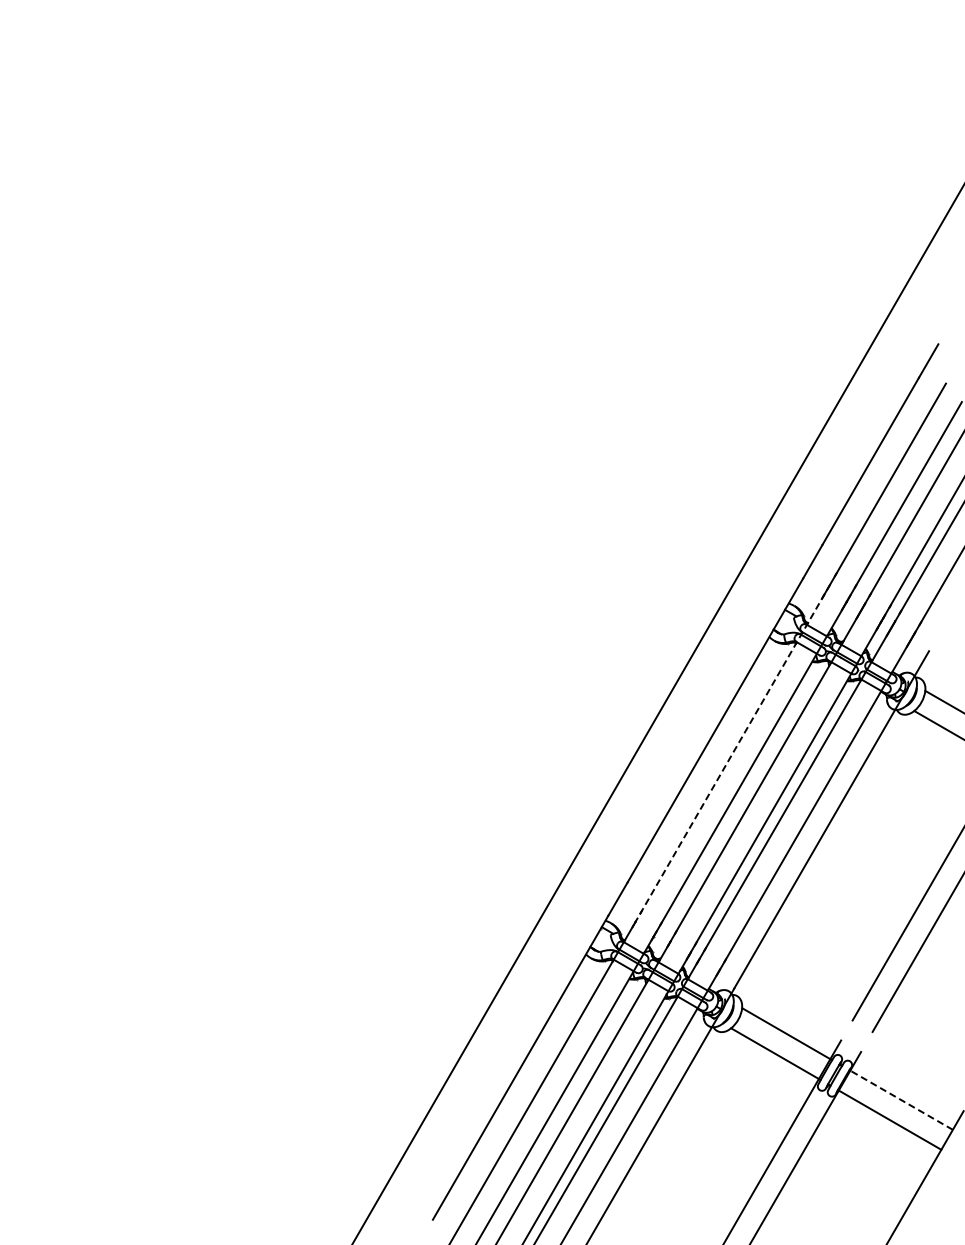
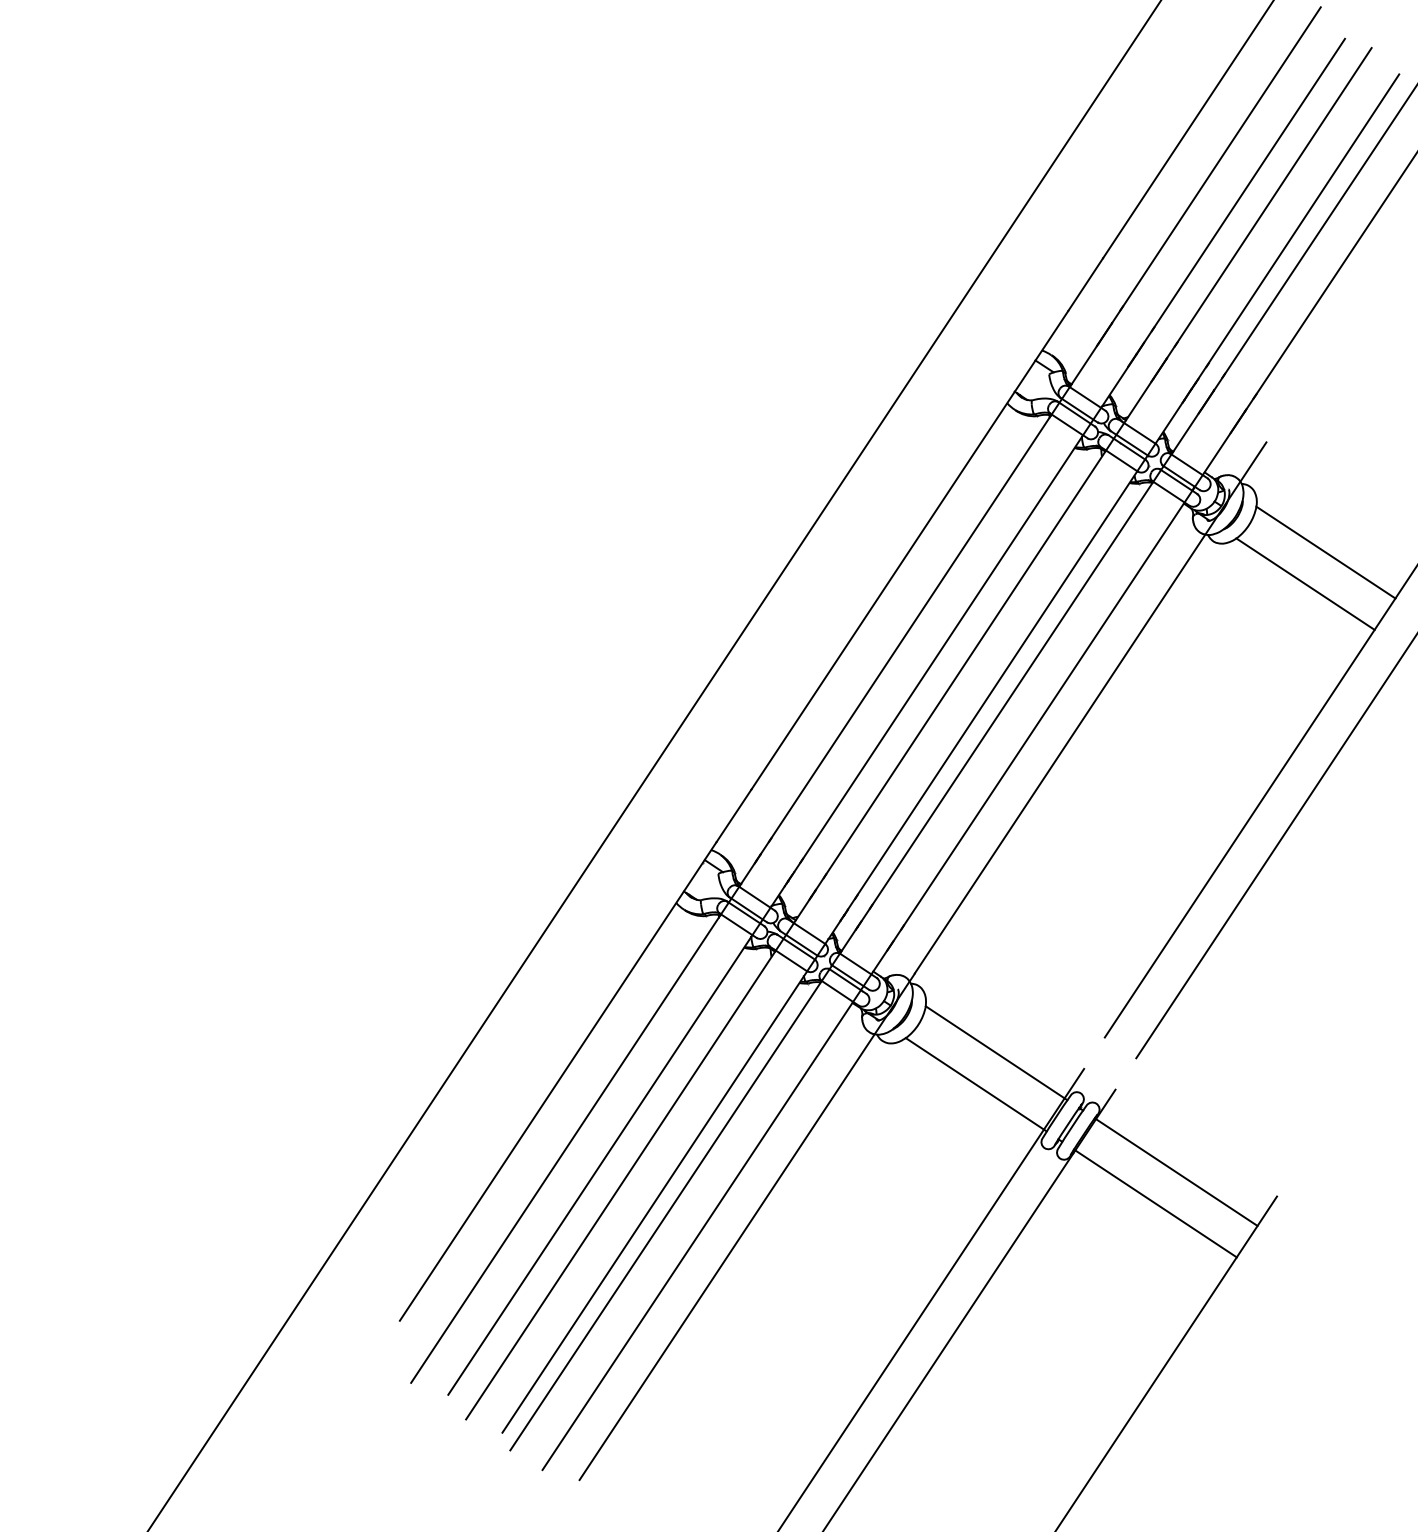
line: (731, 754) -> (933, 591), dashed -> solid
line: (901, 1100) -> (1176, 1172), dashed -> solid

